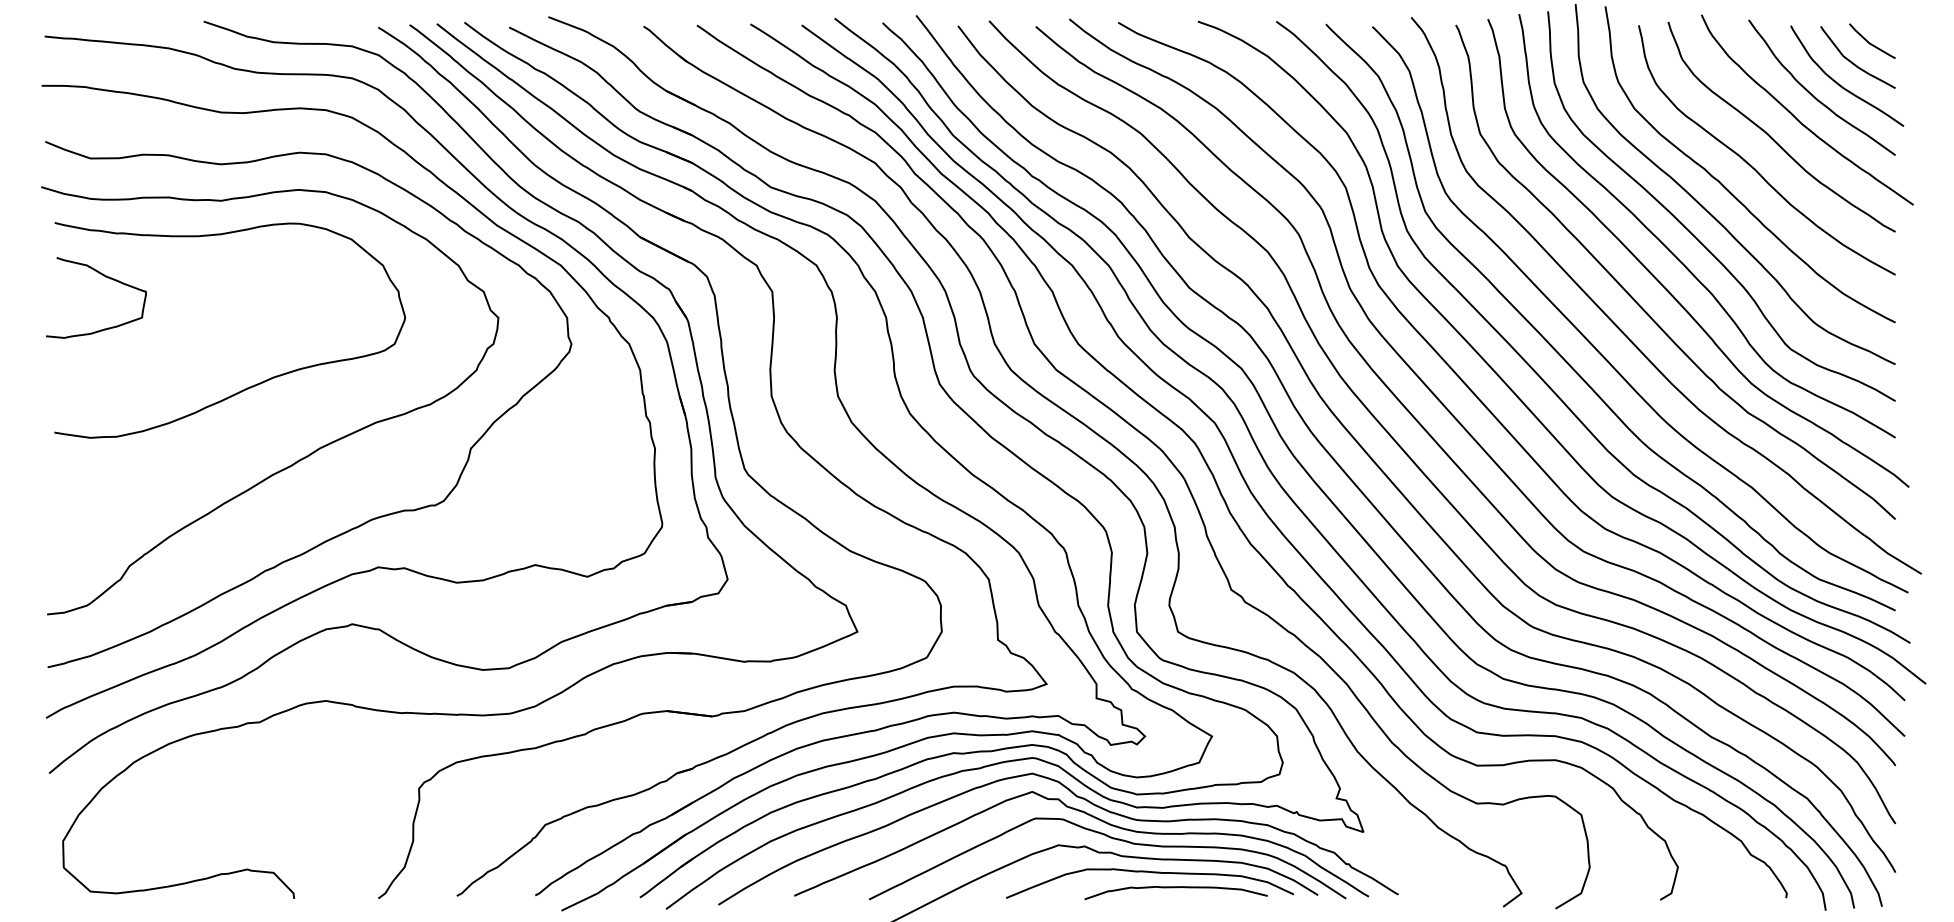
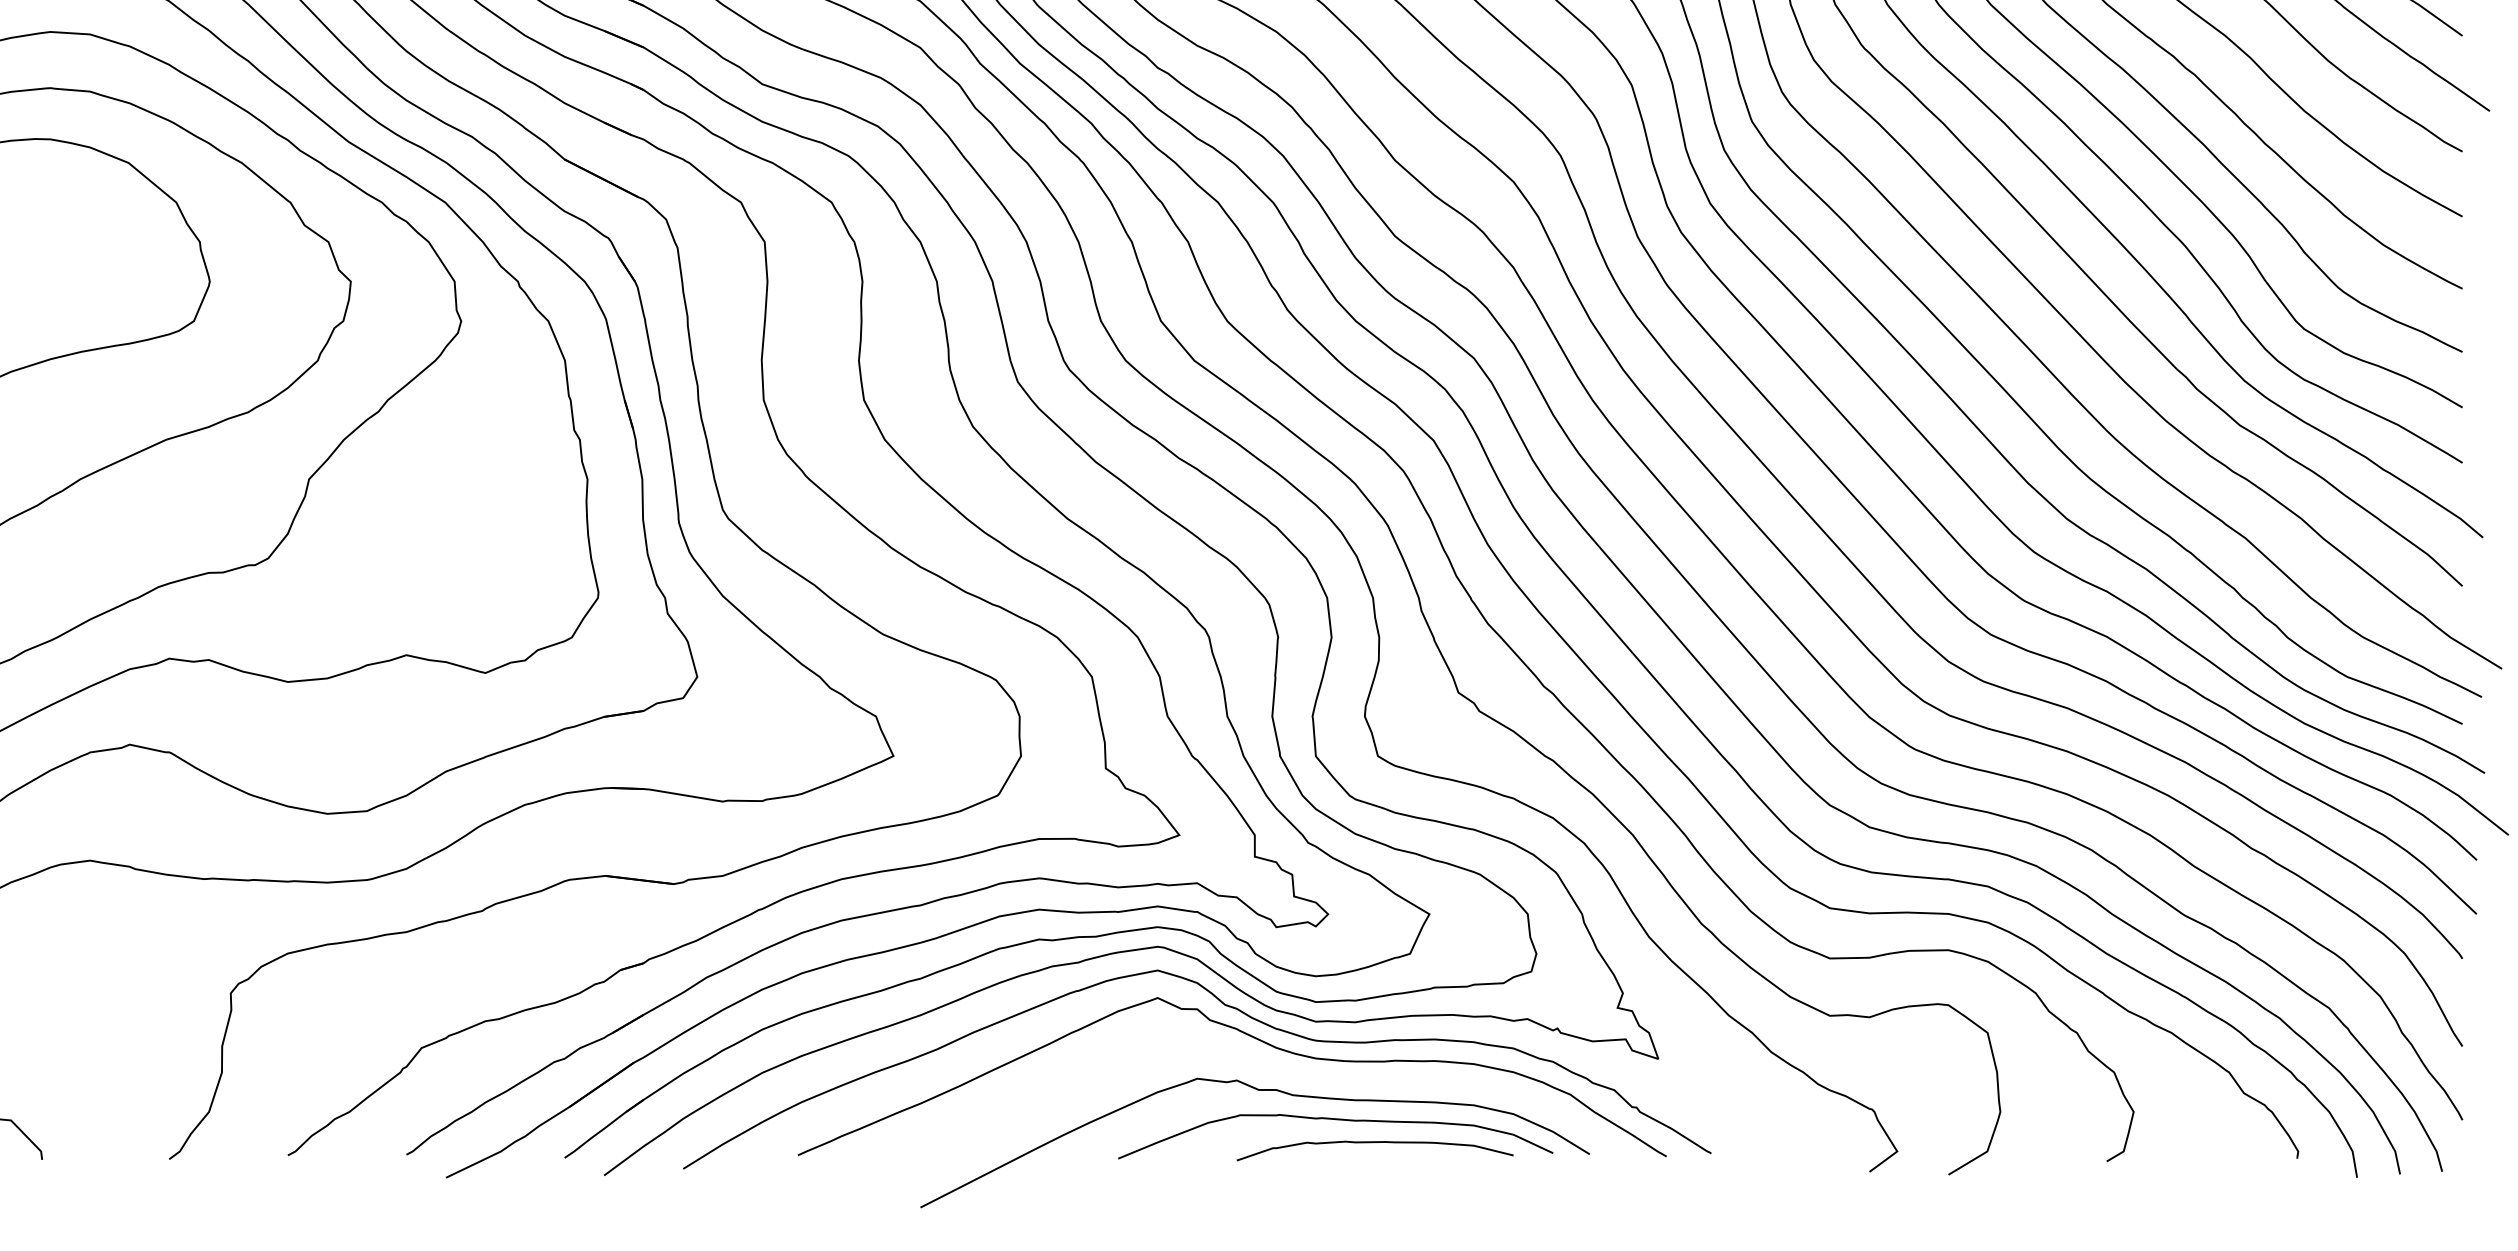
curve: (1113, 839) -> (1280, 1070), removed

